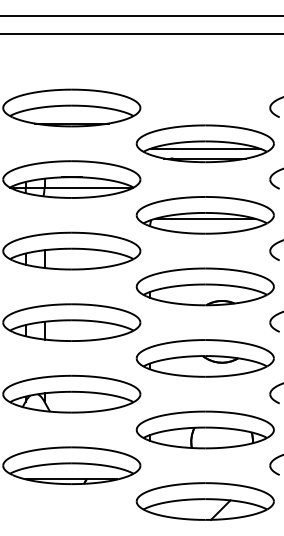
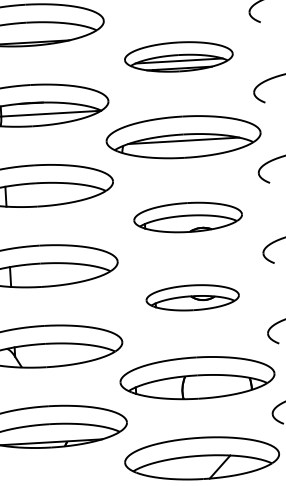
part: (204, 143) -> (178, 56), size x0.7
part: (204, 286) -> (187, 217), size x0.7
part: (204, 358) -> (191, 297), size x0.6

